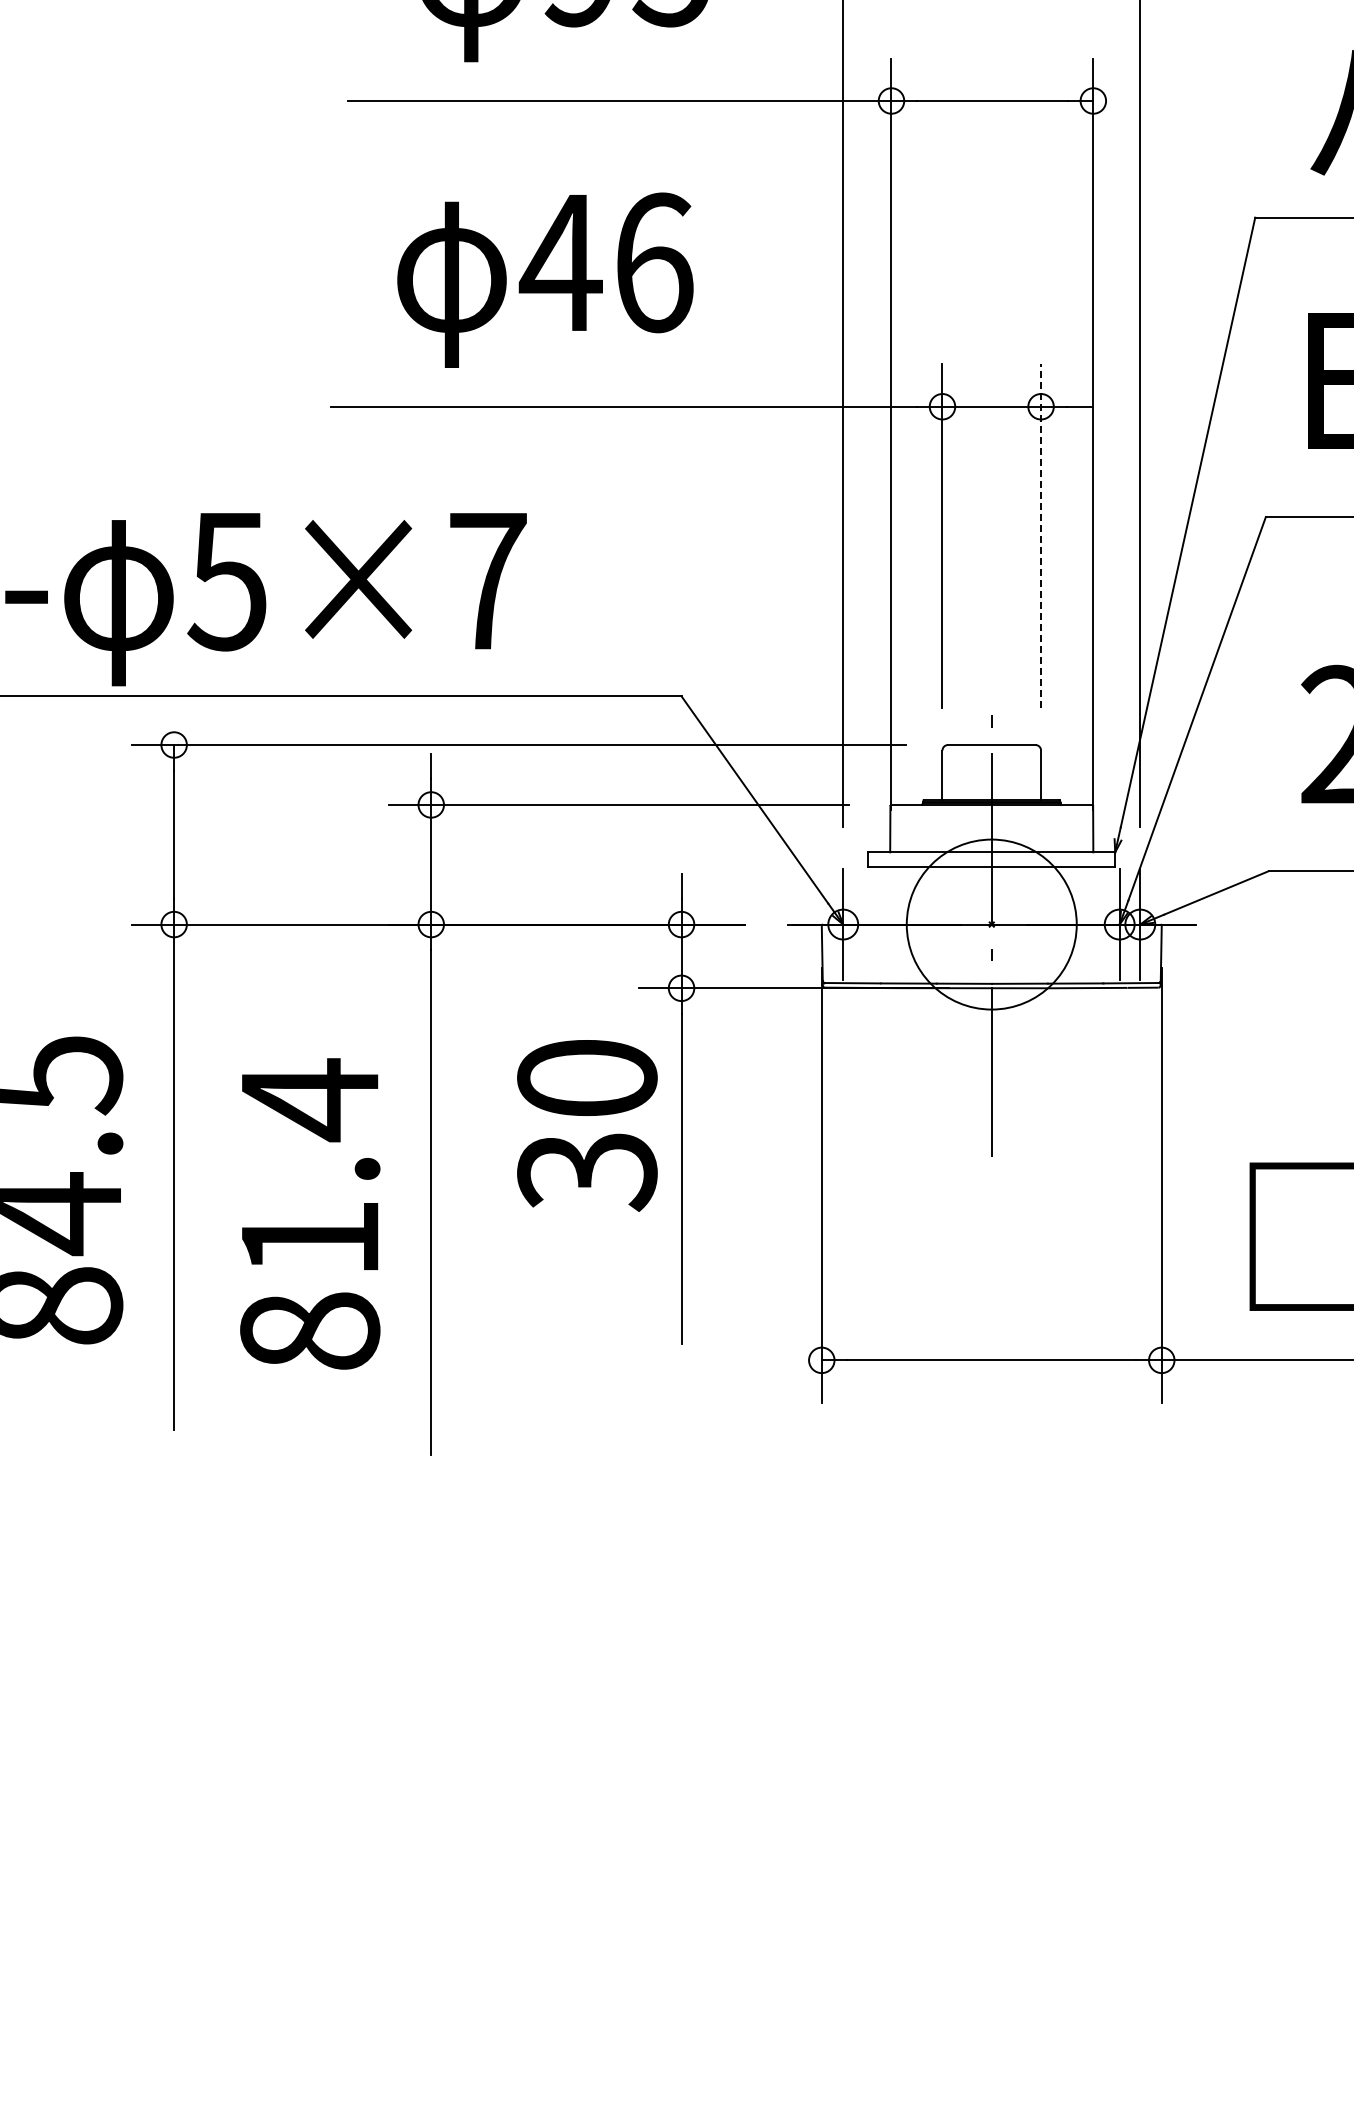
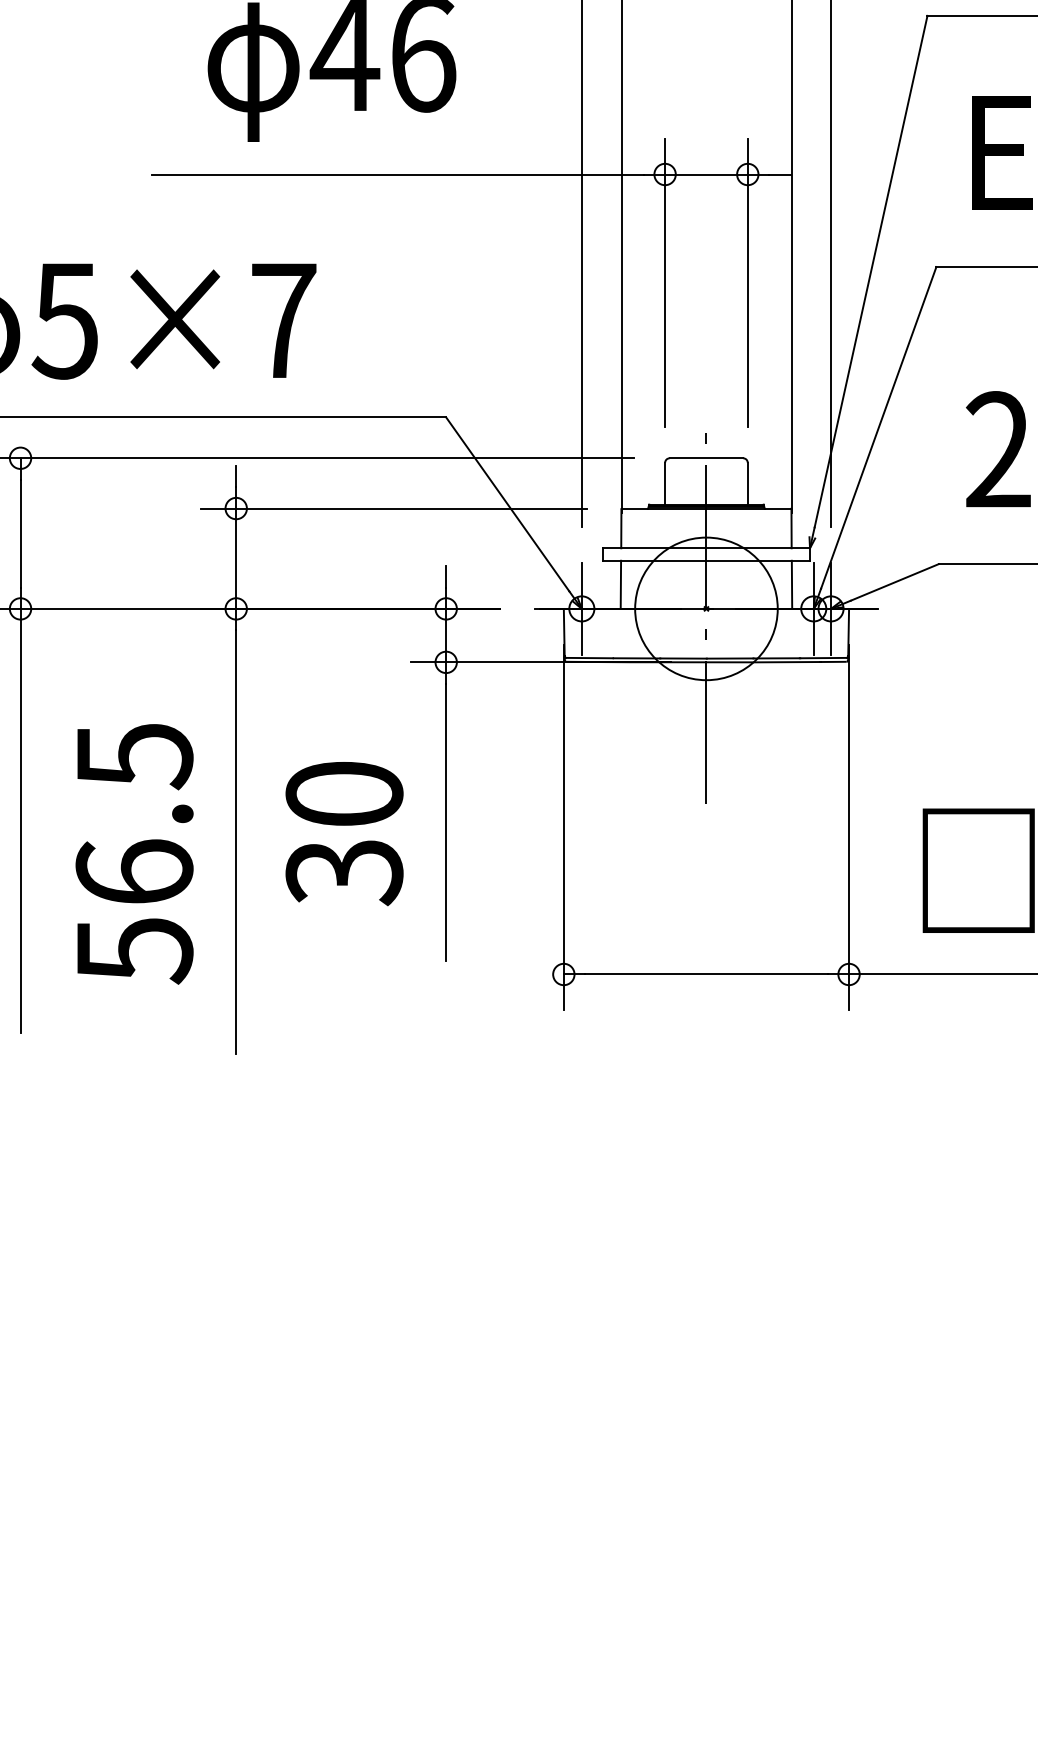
line: (1041, 536) -> (748, 283), dashed -> solid
line: (889, 895) -> (620, 584), added
line: (1093, 895) -> (791, 584), added
text: (587, 1125) -> (344, 833), moved
text: (309, 1215) -> (134, 852), 81.4 -> 56.5

